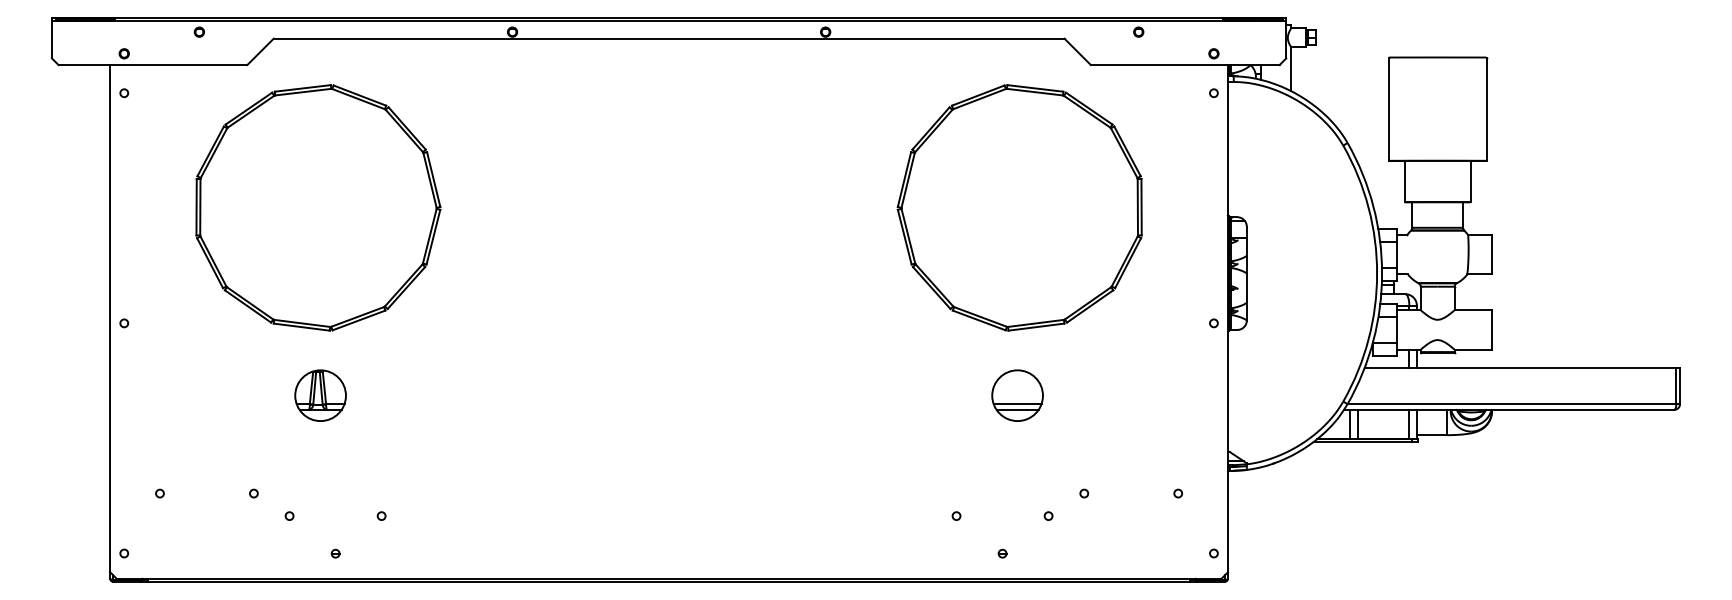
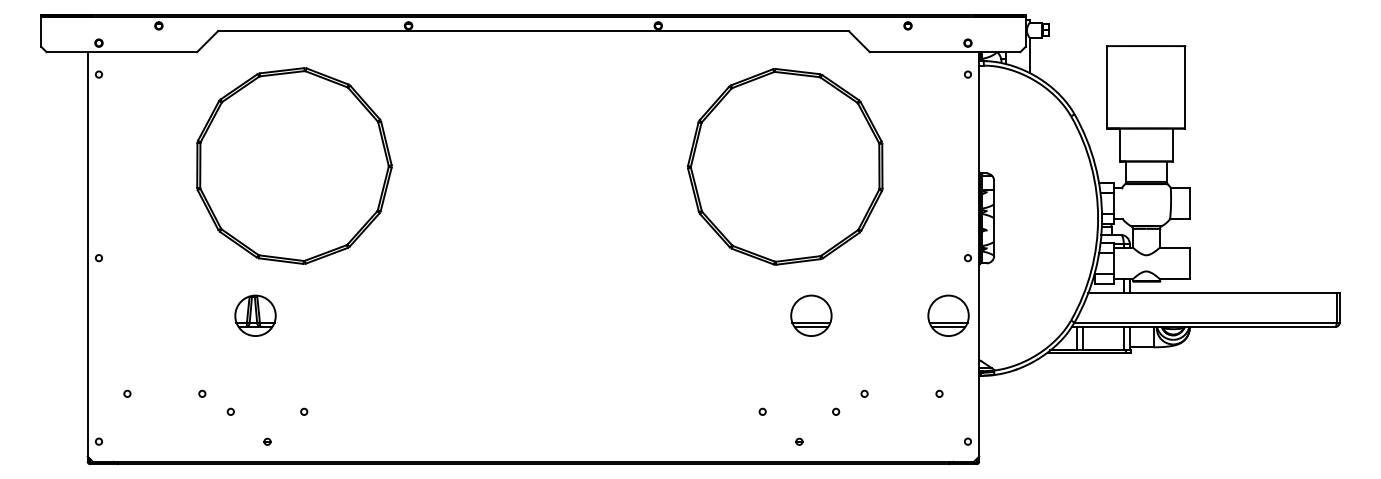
part: (318, 207) -> (294, 165), moved
part: (1019, 207) -> (785, 166), moved
part: (1189, 395) -> (948, 315), added

